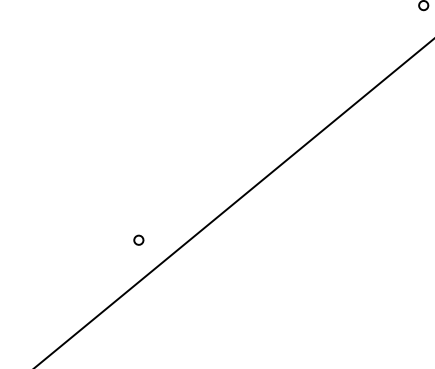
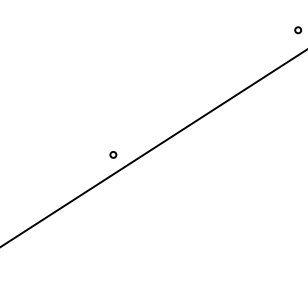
circle: (138, 239) -> (113, 154), moved

